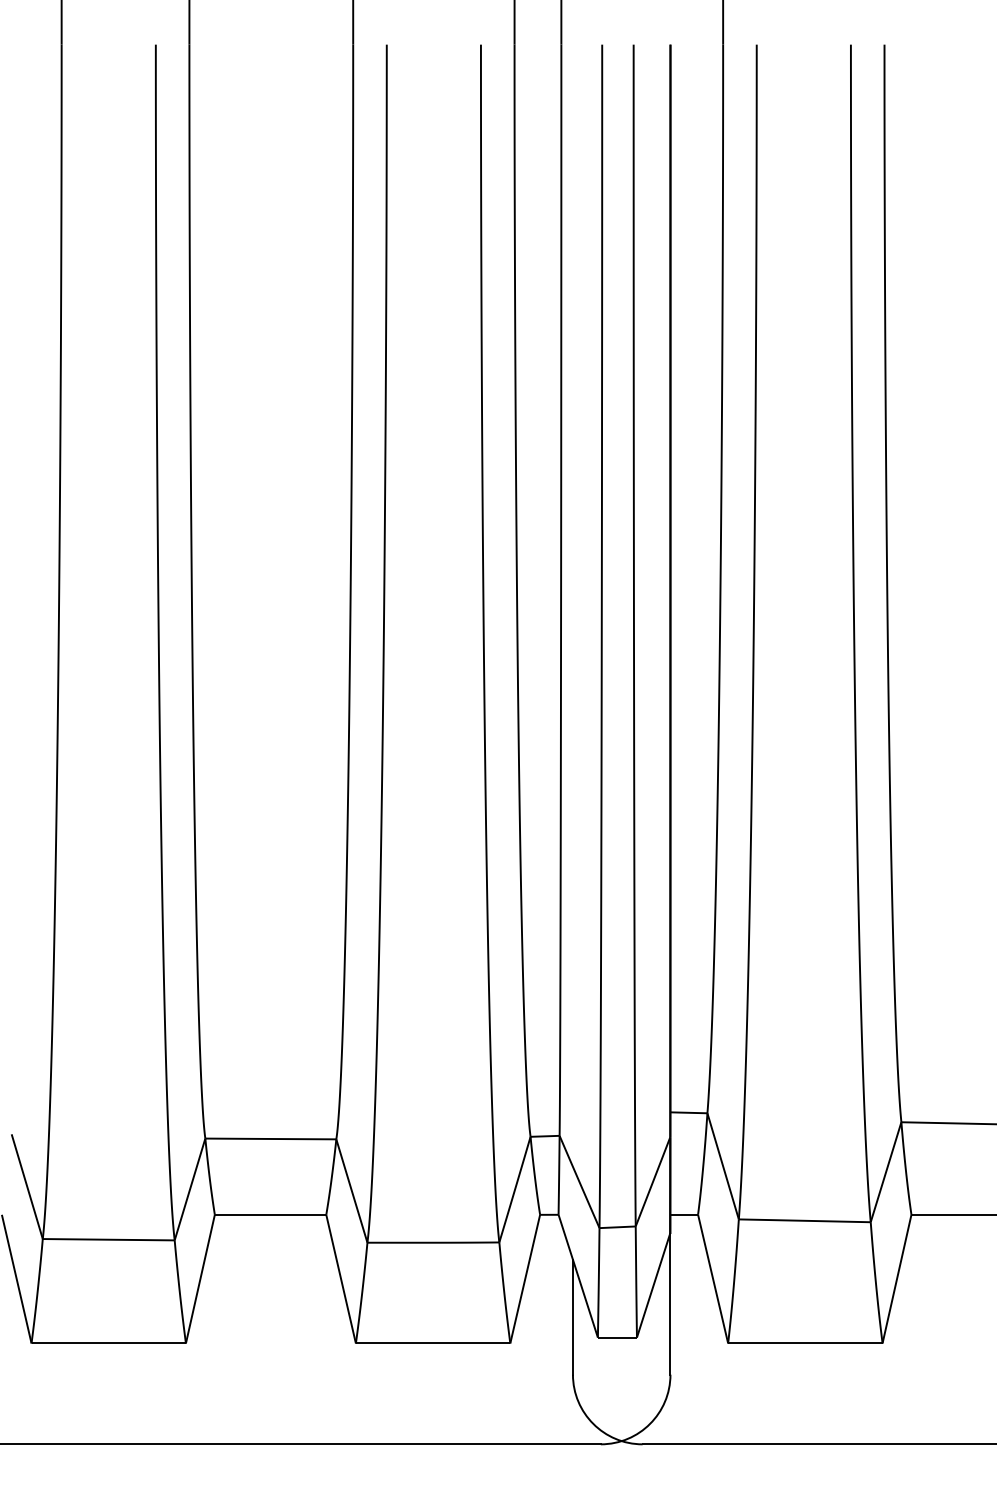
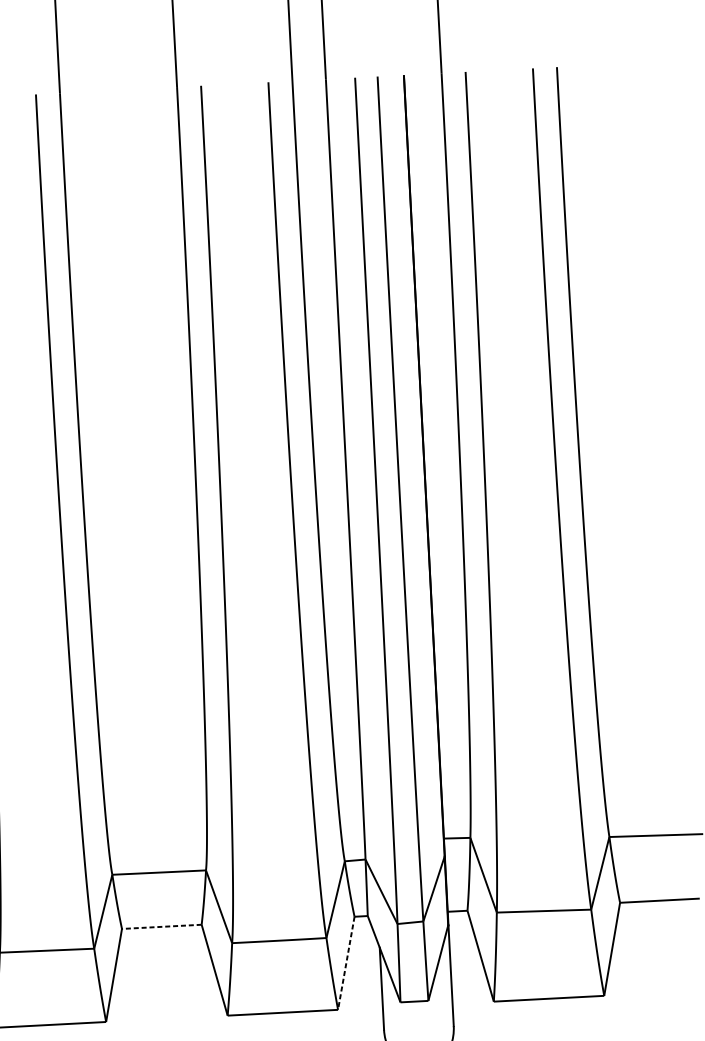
line: (270, 1214) -> (161, 926), solid -> dashed
line: (525, 1278) -> (346, 962), solid -> dashed

